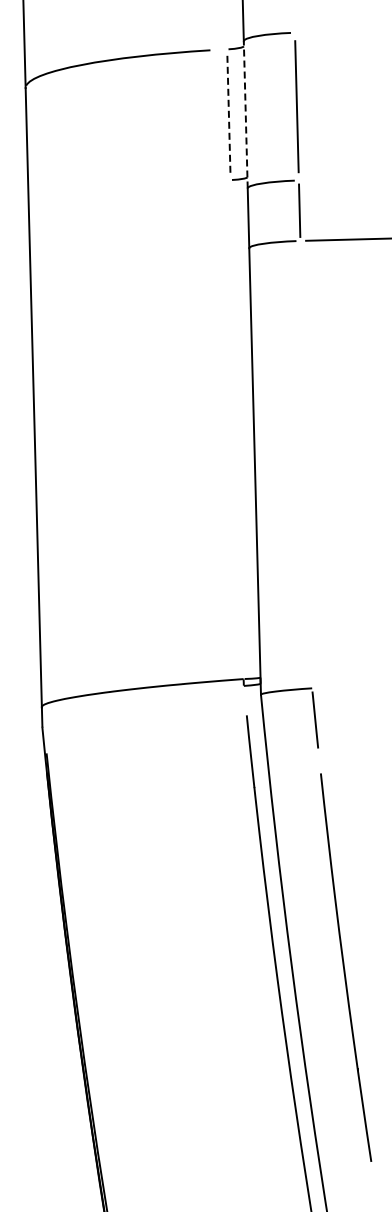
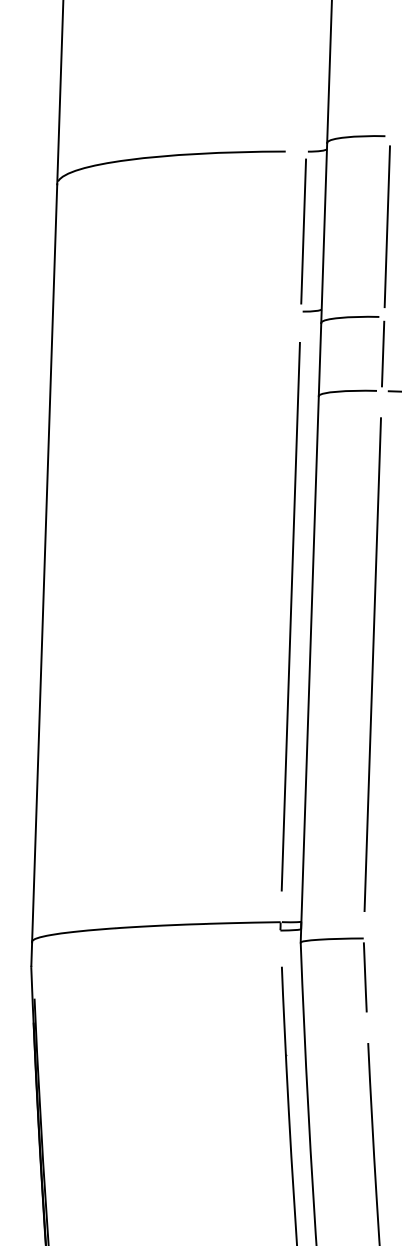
line: (228, 114) -> (303, 231), dashed -> solid
line: (245, 114) -> (323, 232), dashed -> solid
line: (236, 429) -> (290, 616), added
line: (306, 464) -> (373, 664), added

